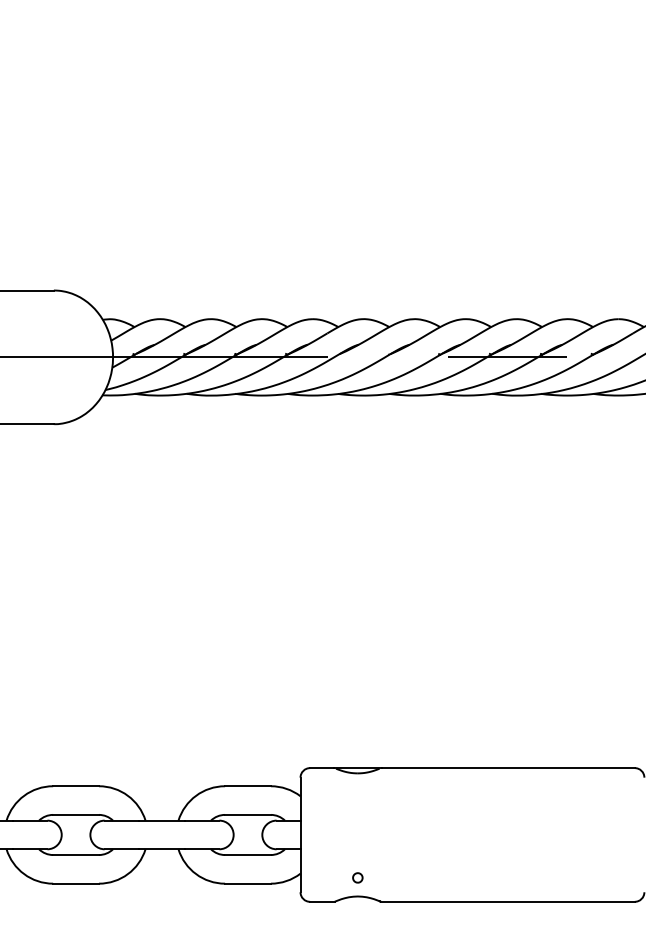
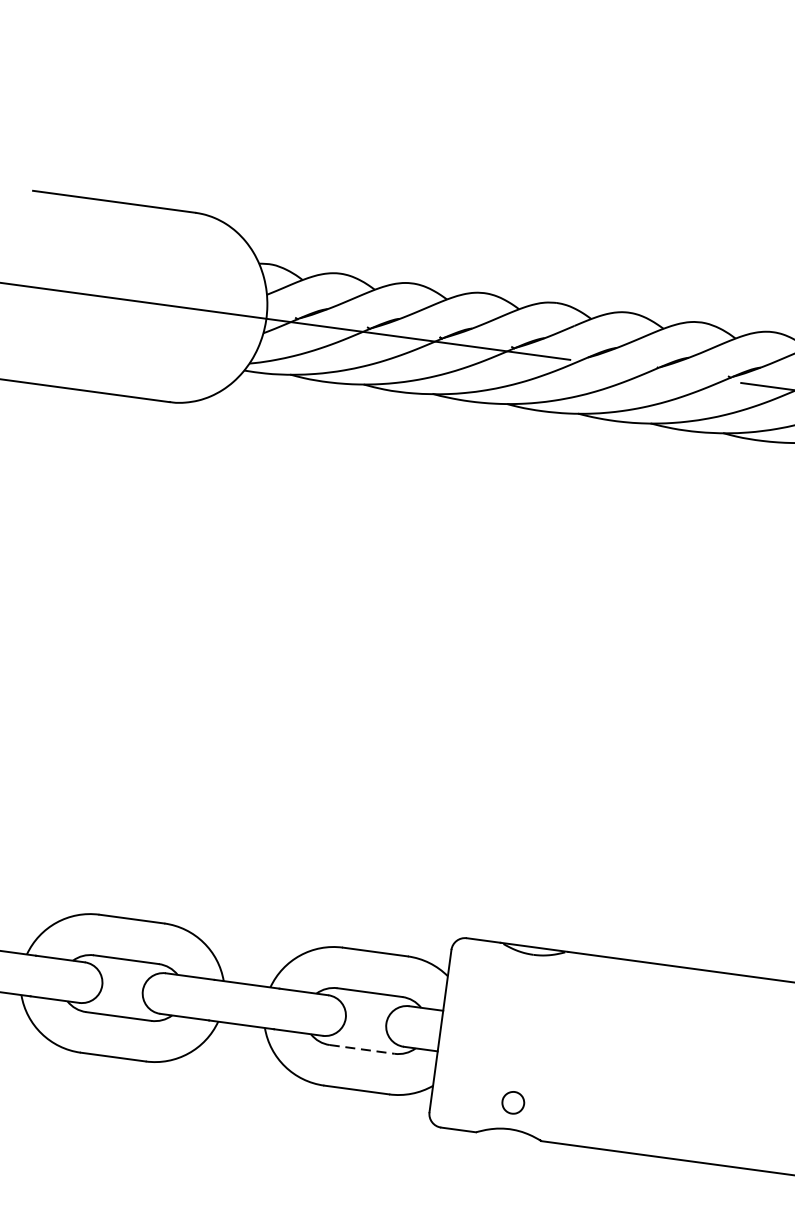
line: (248, 855) -> (362, 1050), solid -> dashed
part: (357, 877) -> (513, 1102), size x1.6

